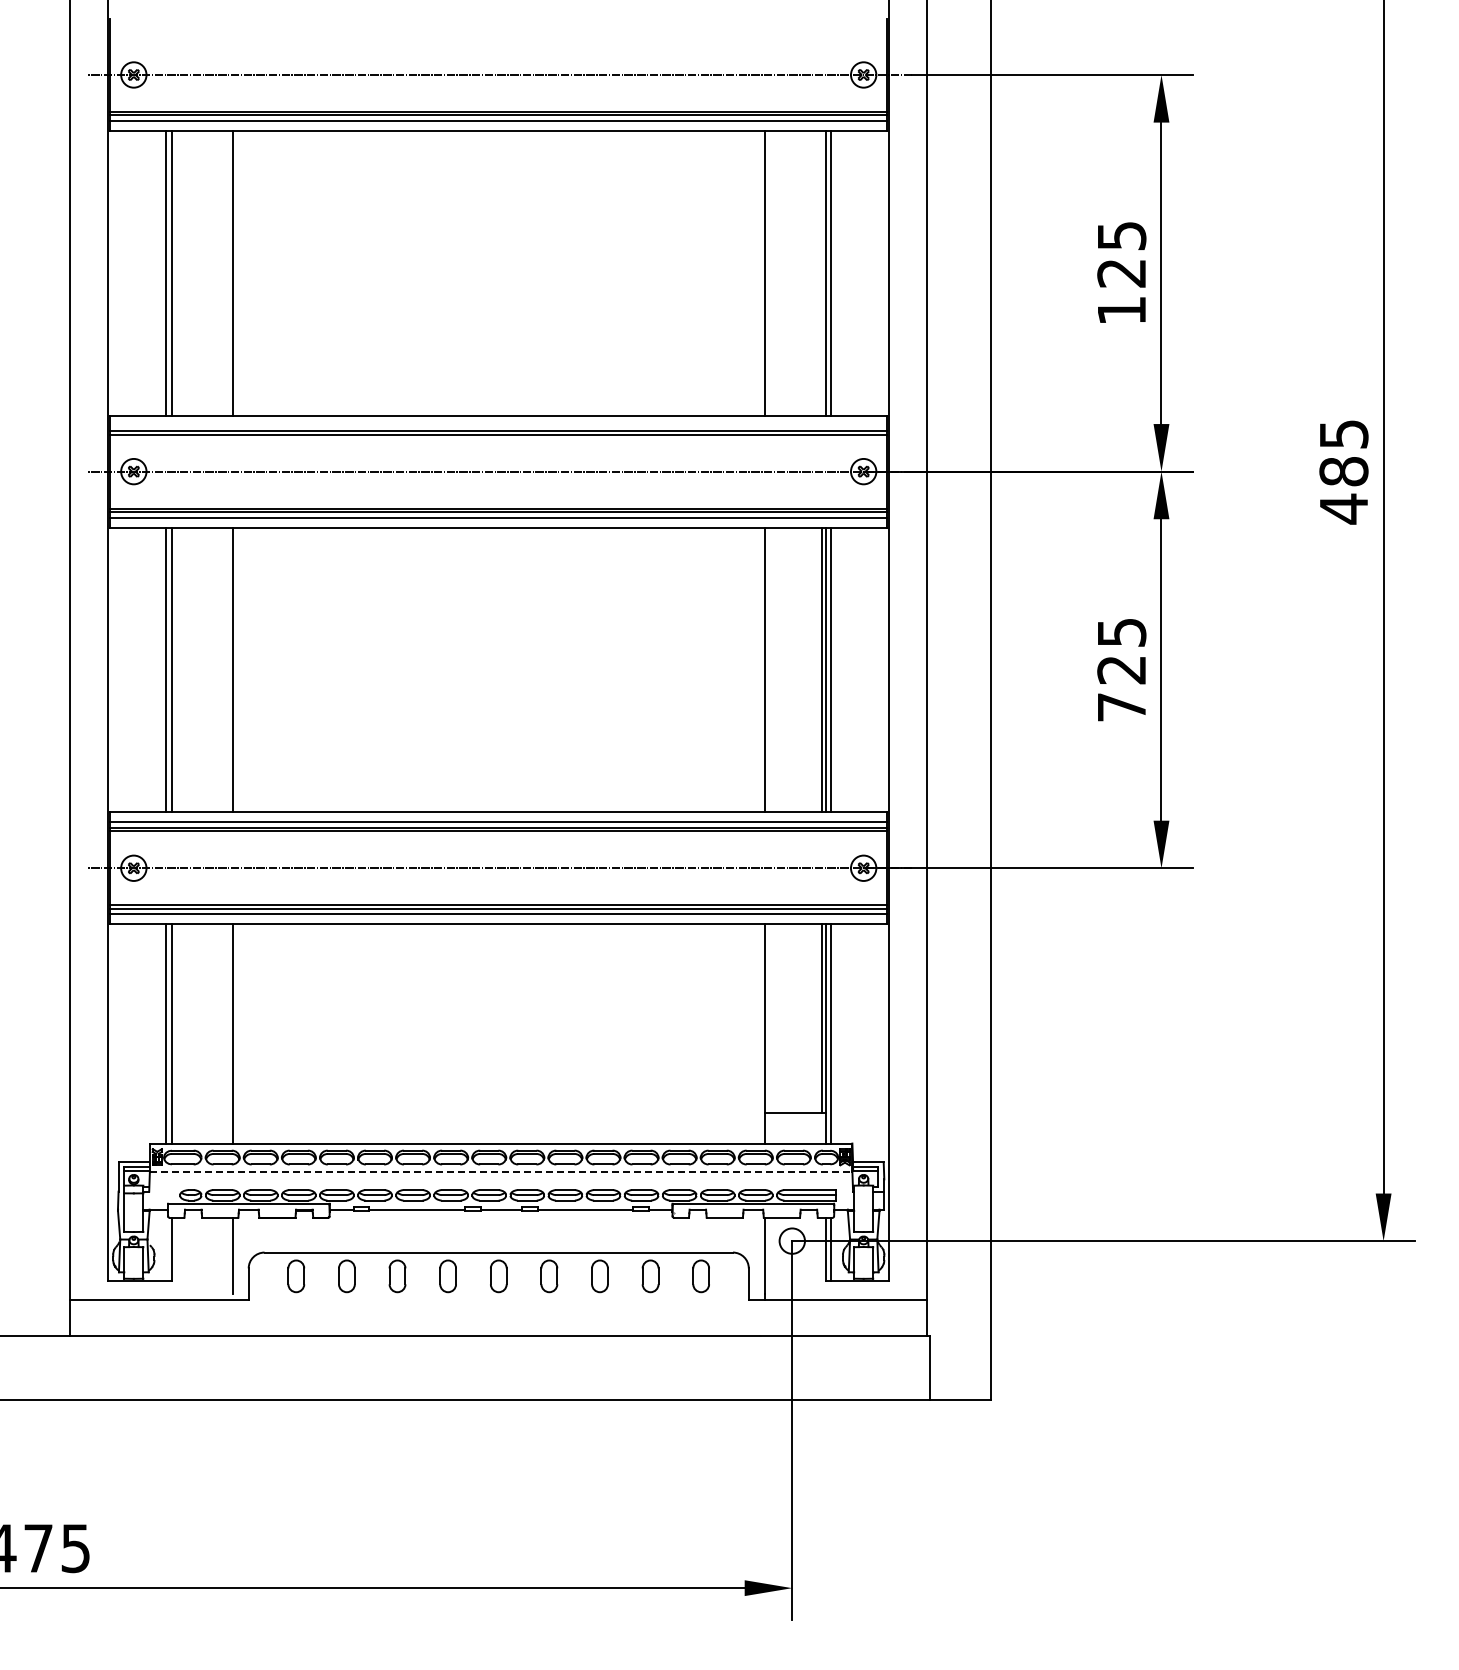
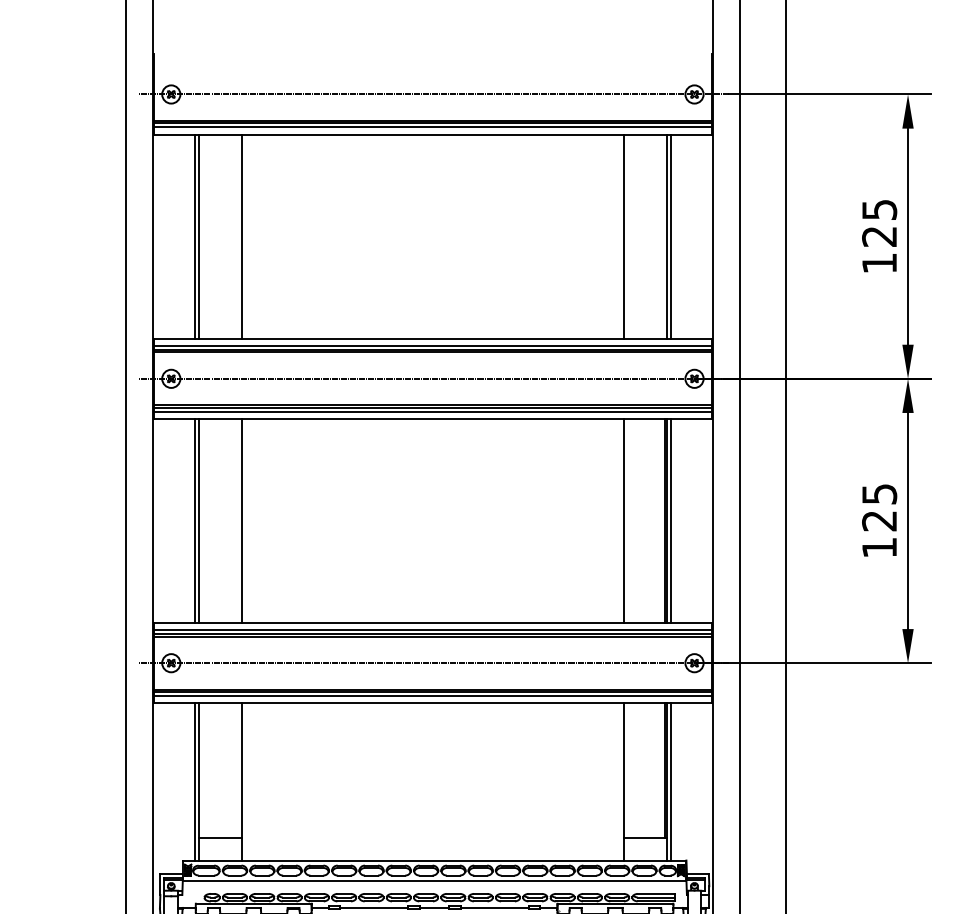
line: (498, 425) -> (432, 345), added
text: (1121, 707) -> (879, 547), 725 -> 125
line: (201, 1112) -> (219, 838), added
line: (501, 1171) -> (434, 880), dashed -> solid

